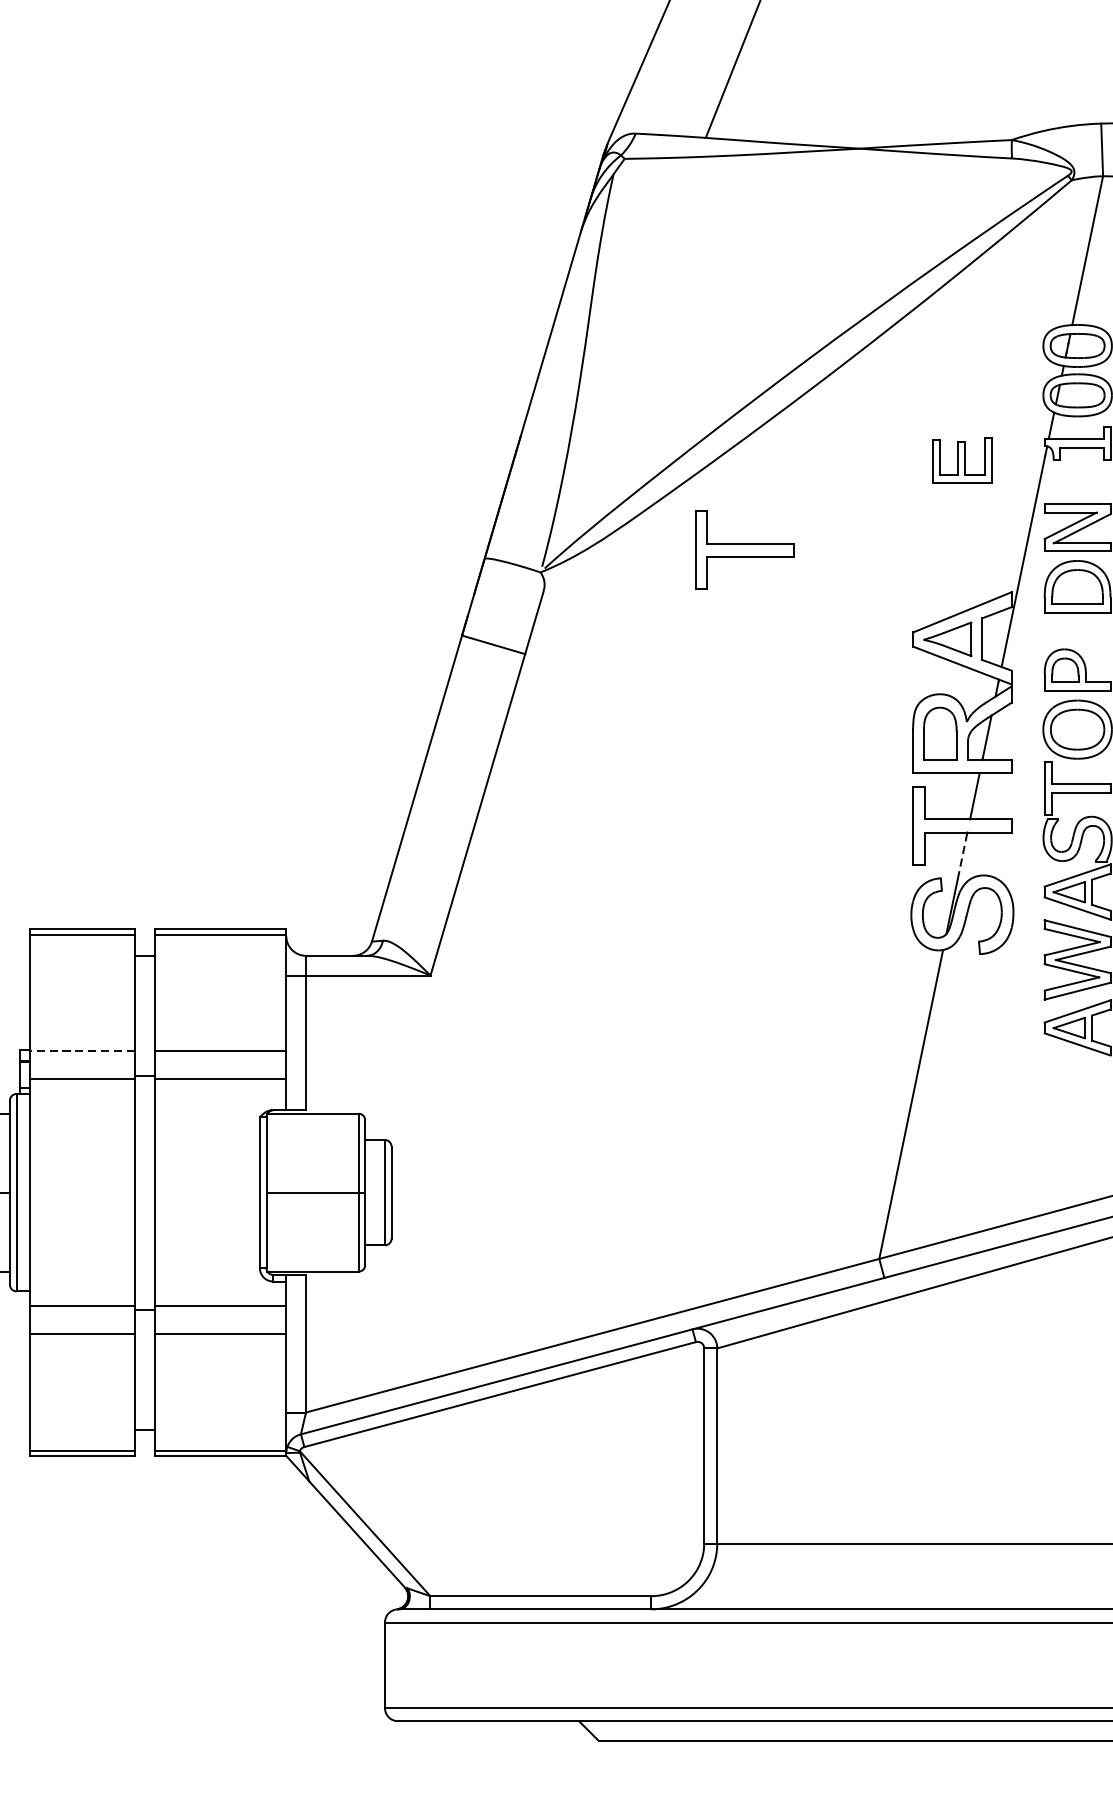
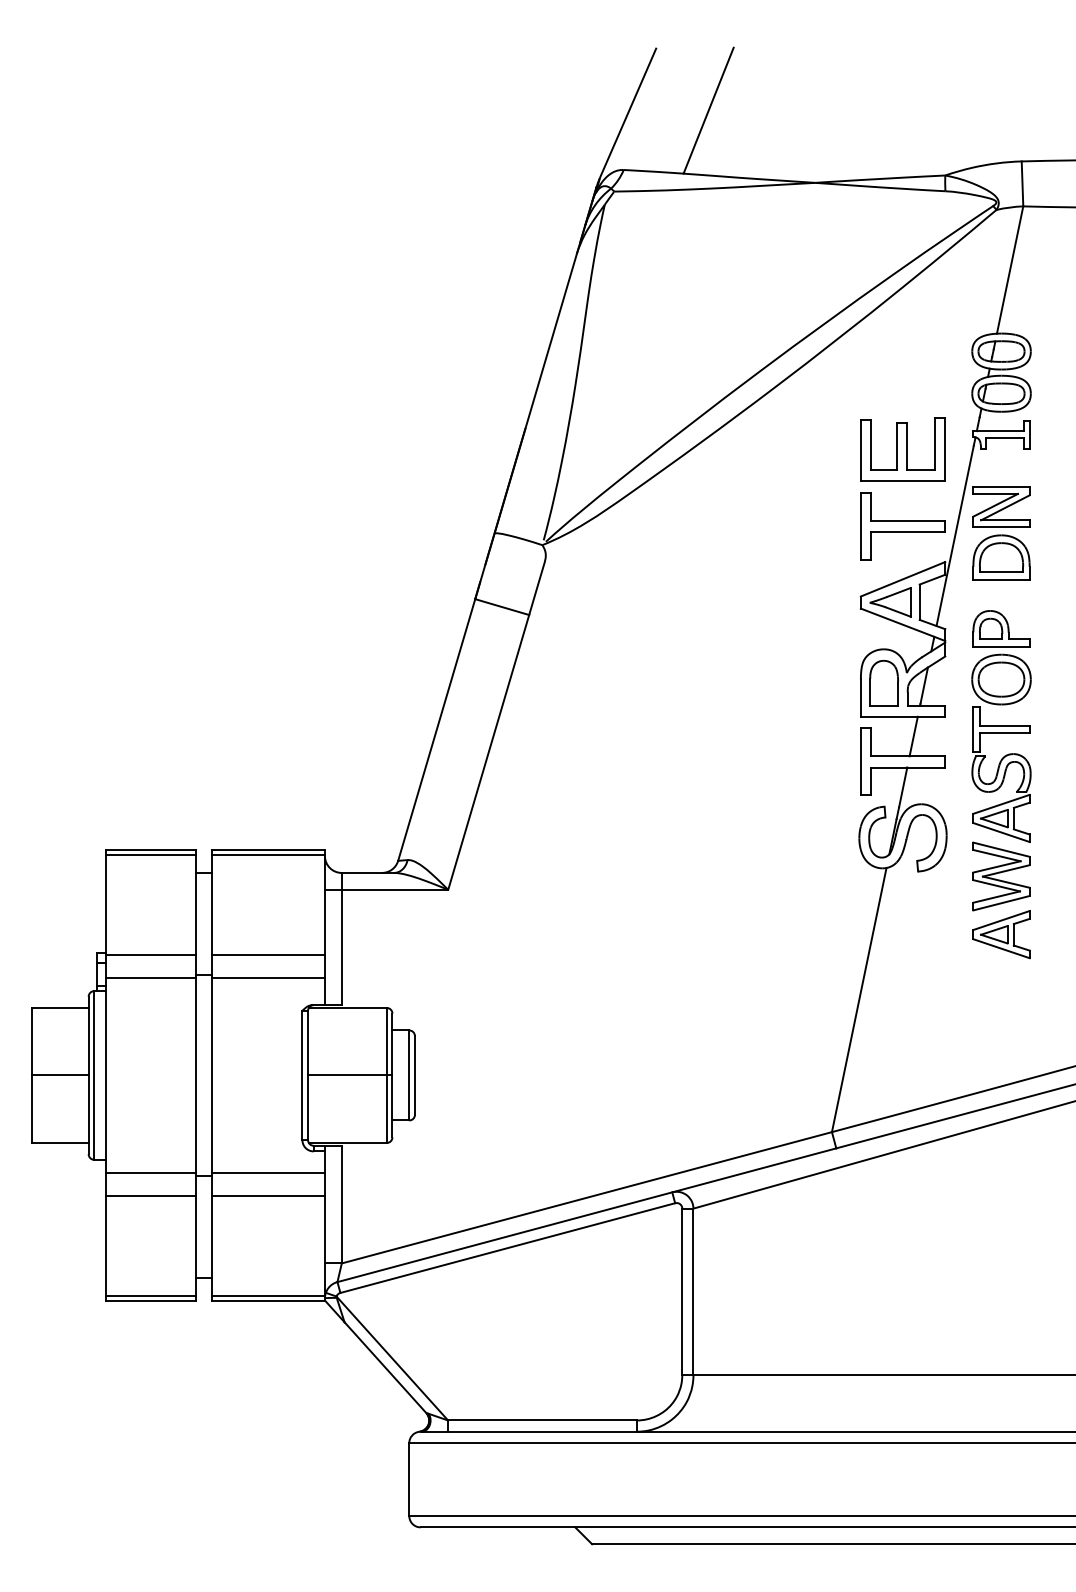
part: (961, 460) -> (902, 449), size x1.67
part: (744, 550) -> (902, 526), moved
line: (962, 855) -> (903, 787), dashed -> solid
line: (82, 1051) -> (150, 954), dashed -> solid

